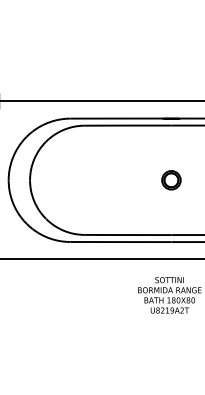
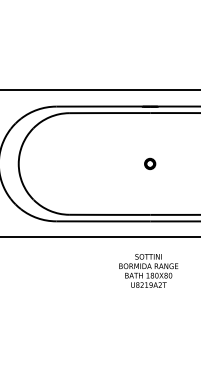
part: (170, 179) -> (149, 163), size x0.6

